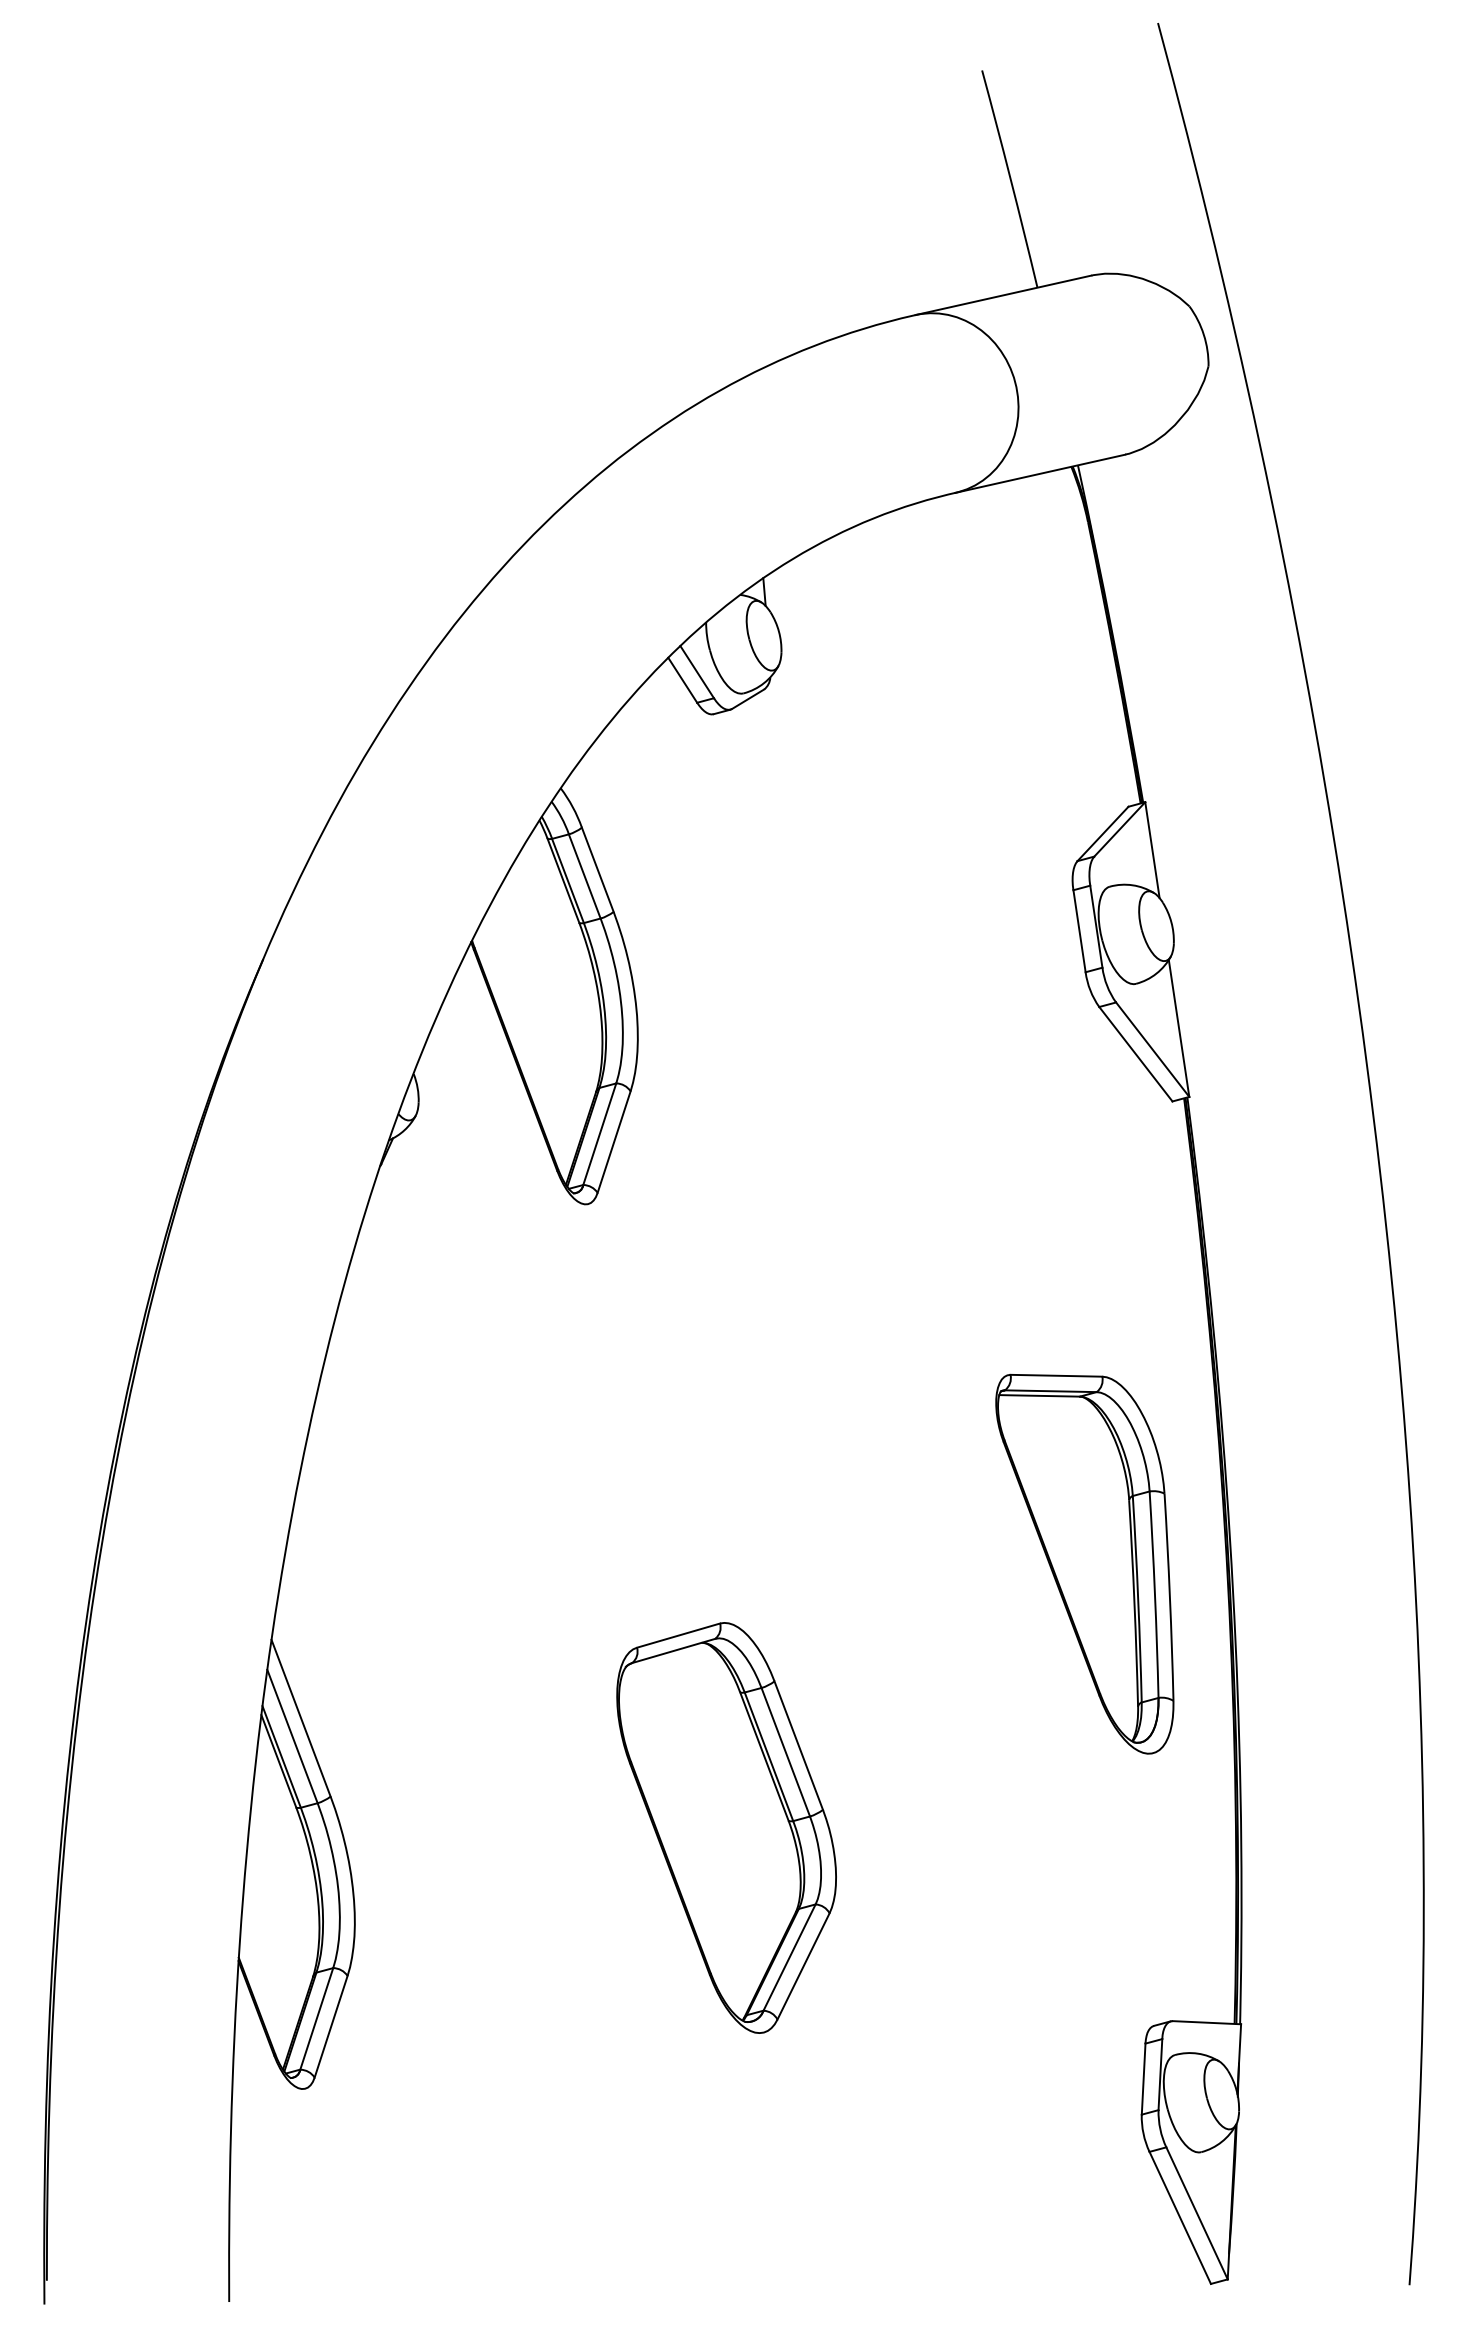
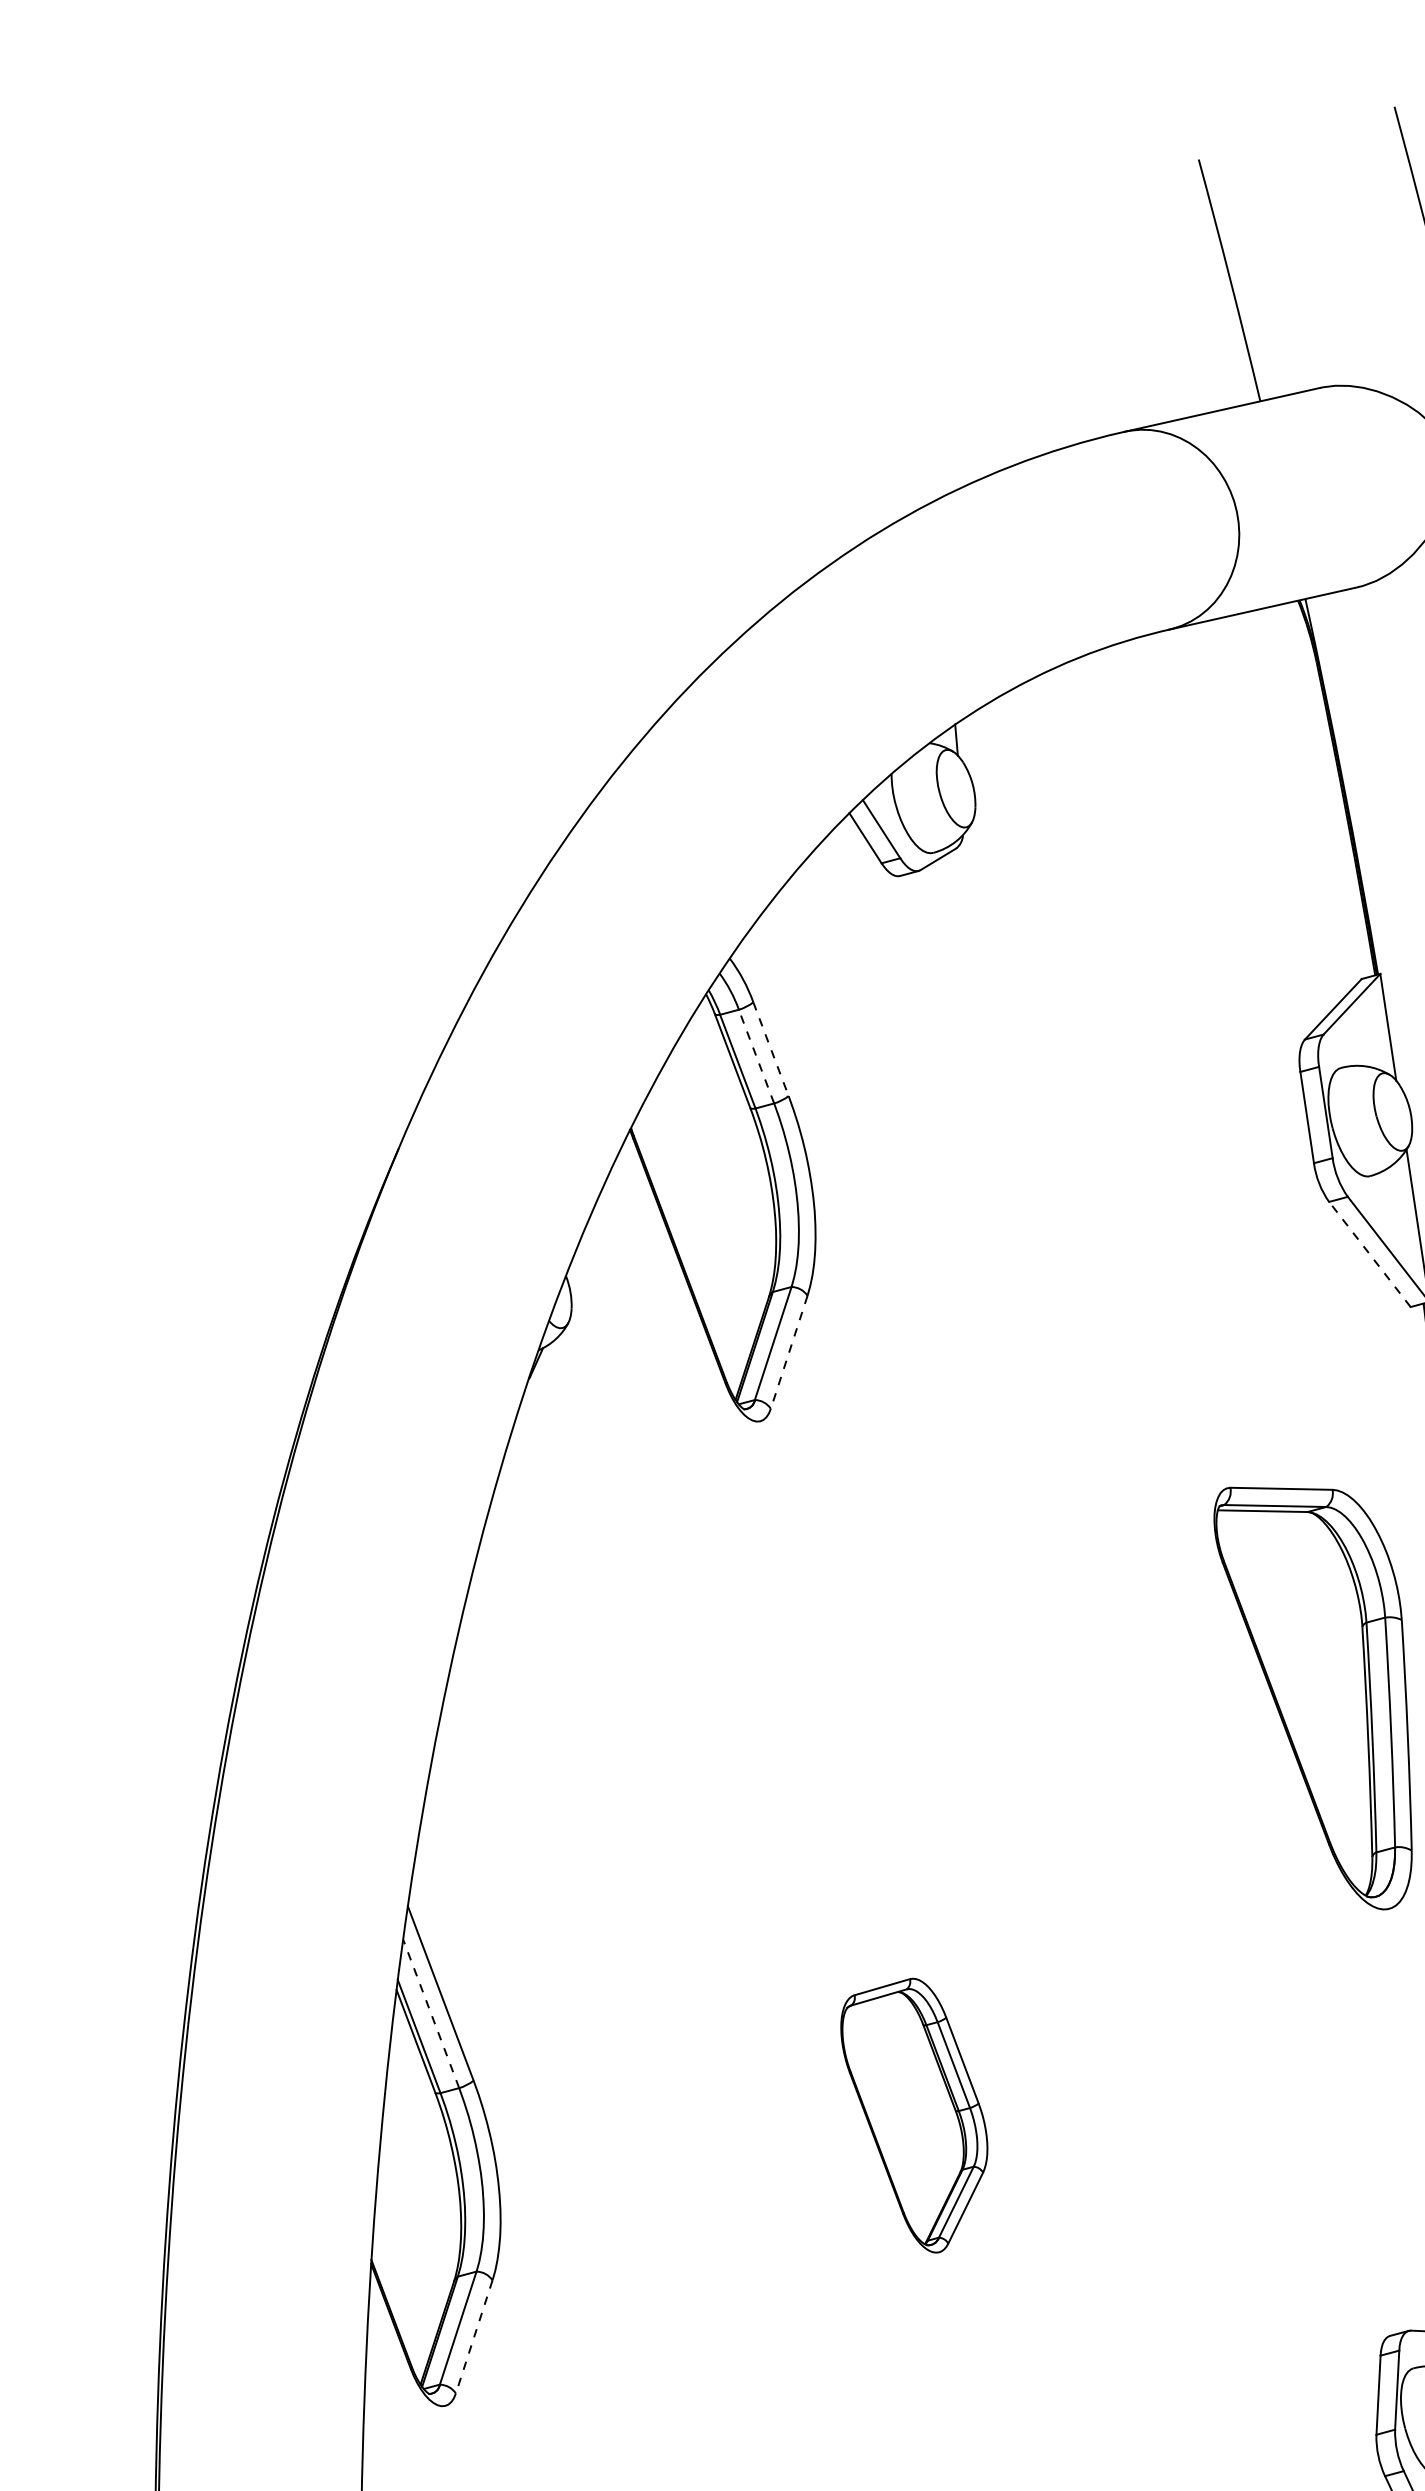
line: (597, 870) -> (770, 1049), solid -> dashed
line: (584, 876) -> (756, 1056), solid -> dashed
line: (1135, 1054) -> (1369, 1254), solid -> dashed
line: (613, 1142) -> (788, 1352), solid -> dashed
part: (1084, 1563) -> (1312, 1697), moved
line: (292, 1736) -> (431, 2013), solid -> dashed
part: (726, 1827) -> (914, 2115), size x0.6
line: (330, 2027) -> (473, 2337), solid -> dashed

